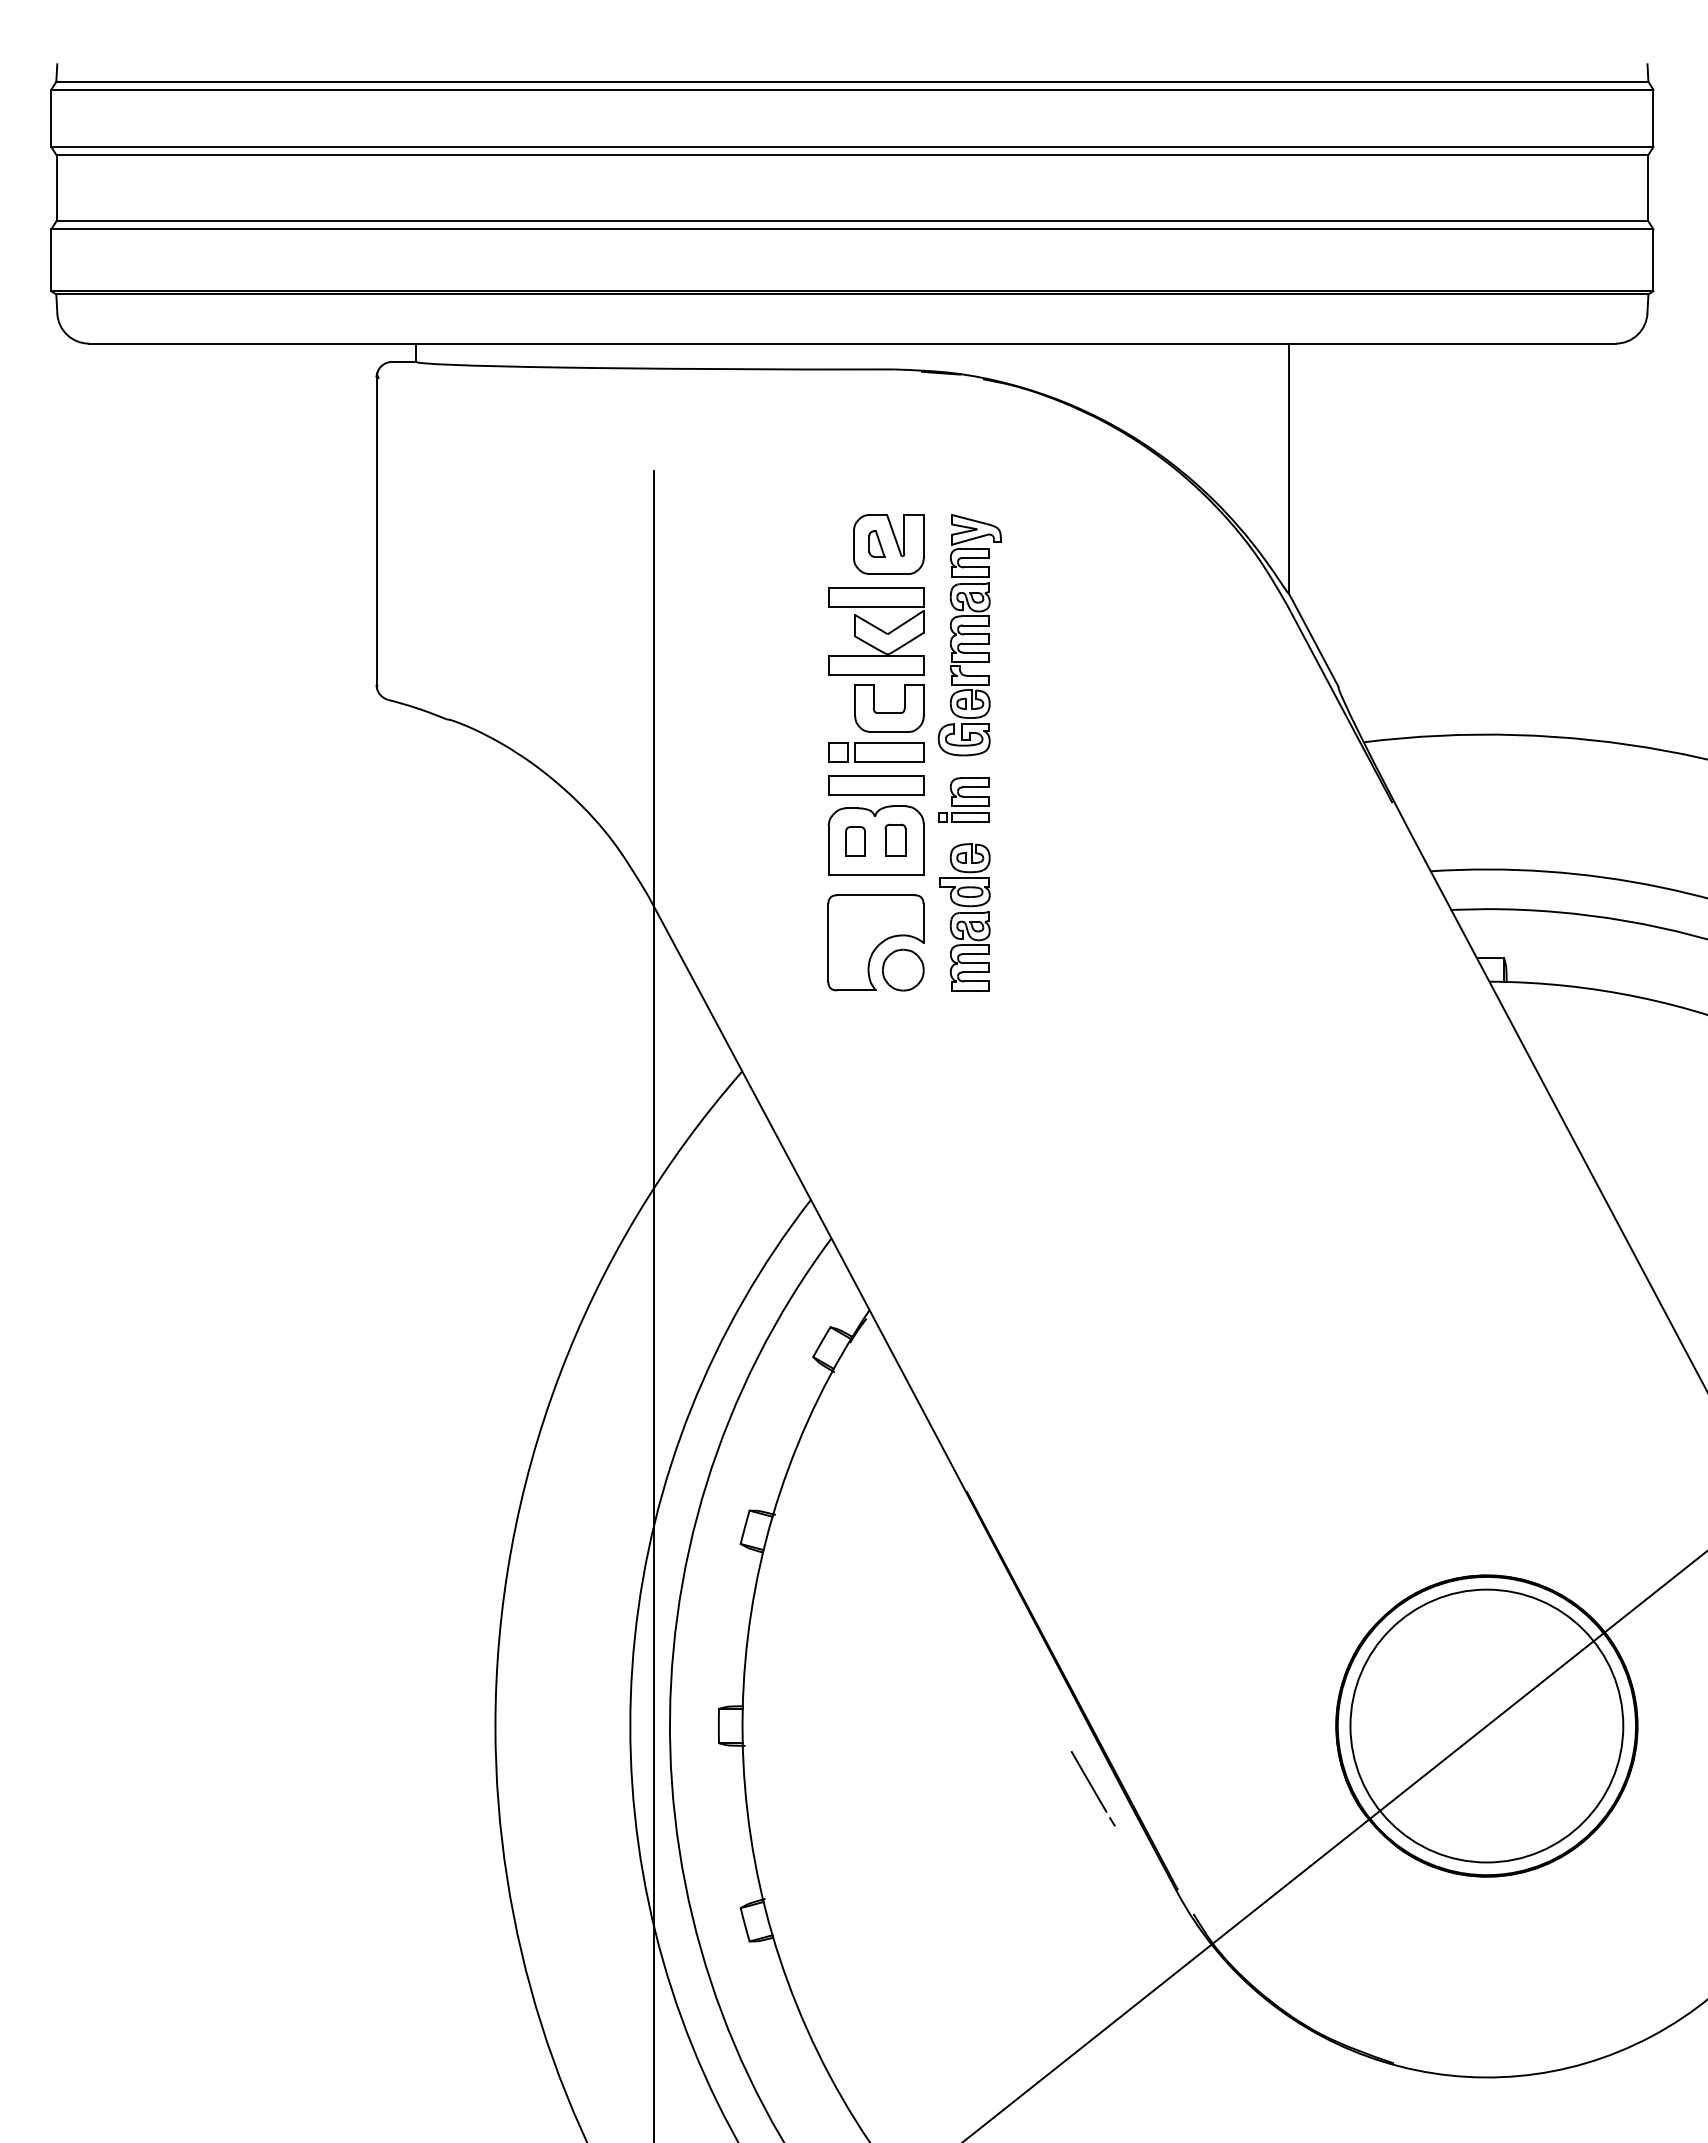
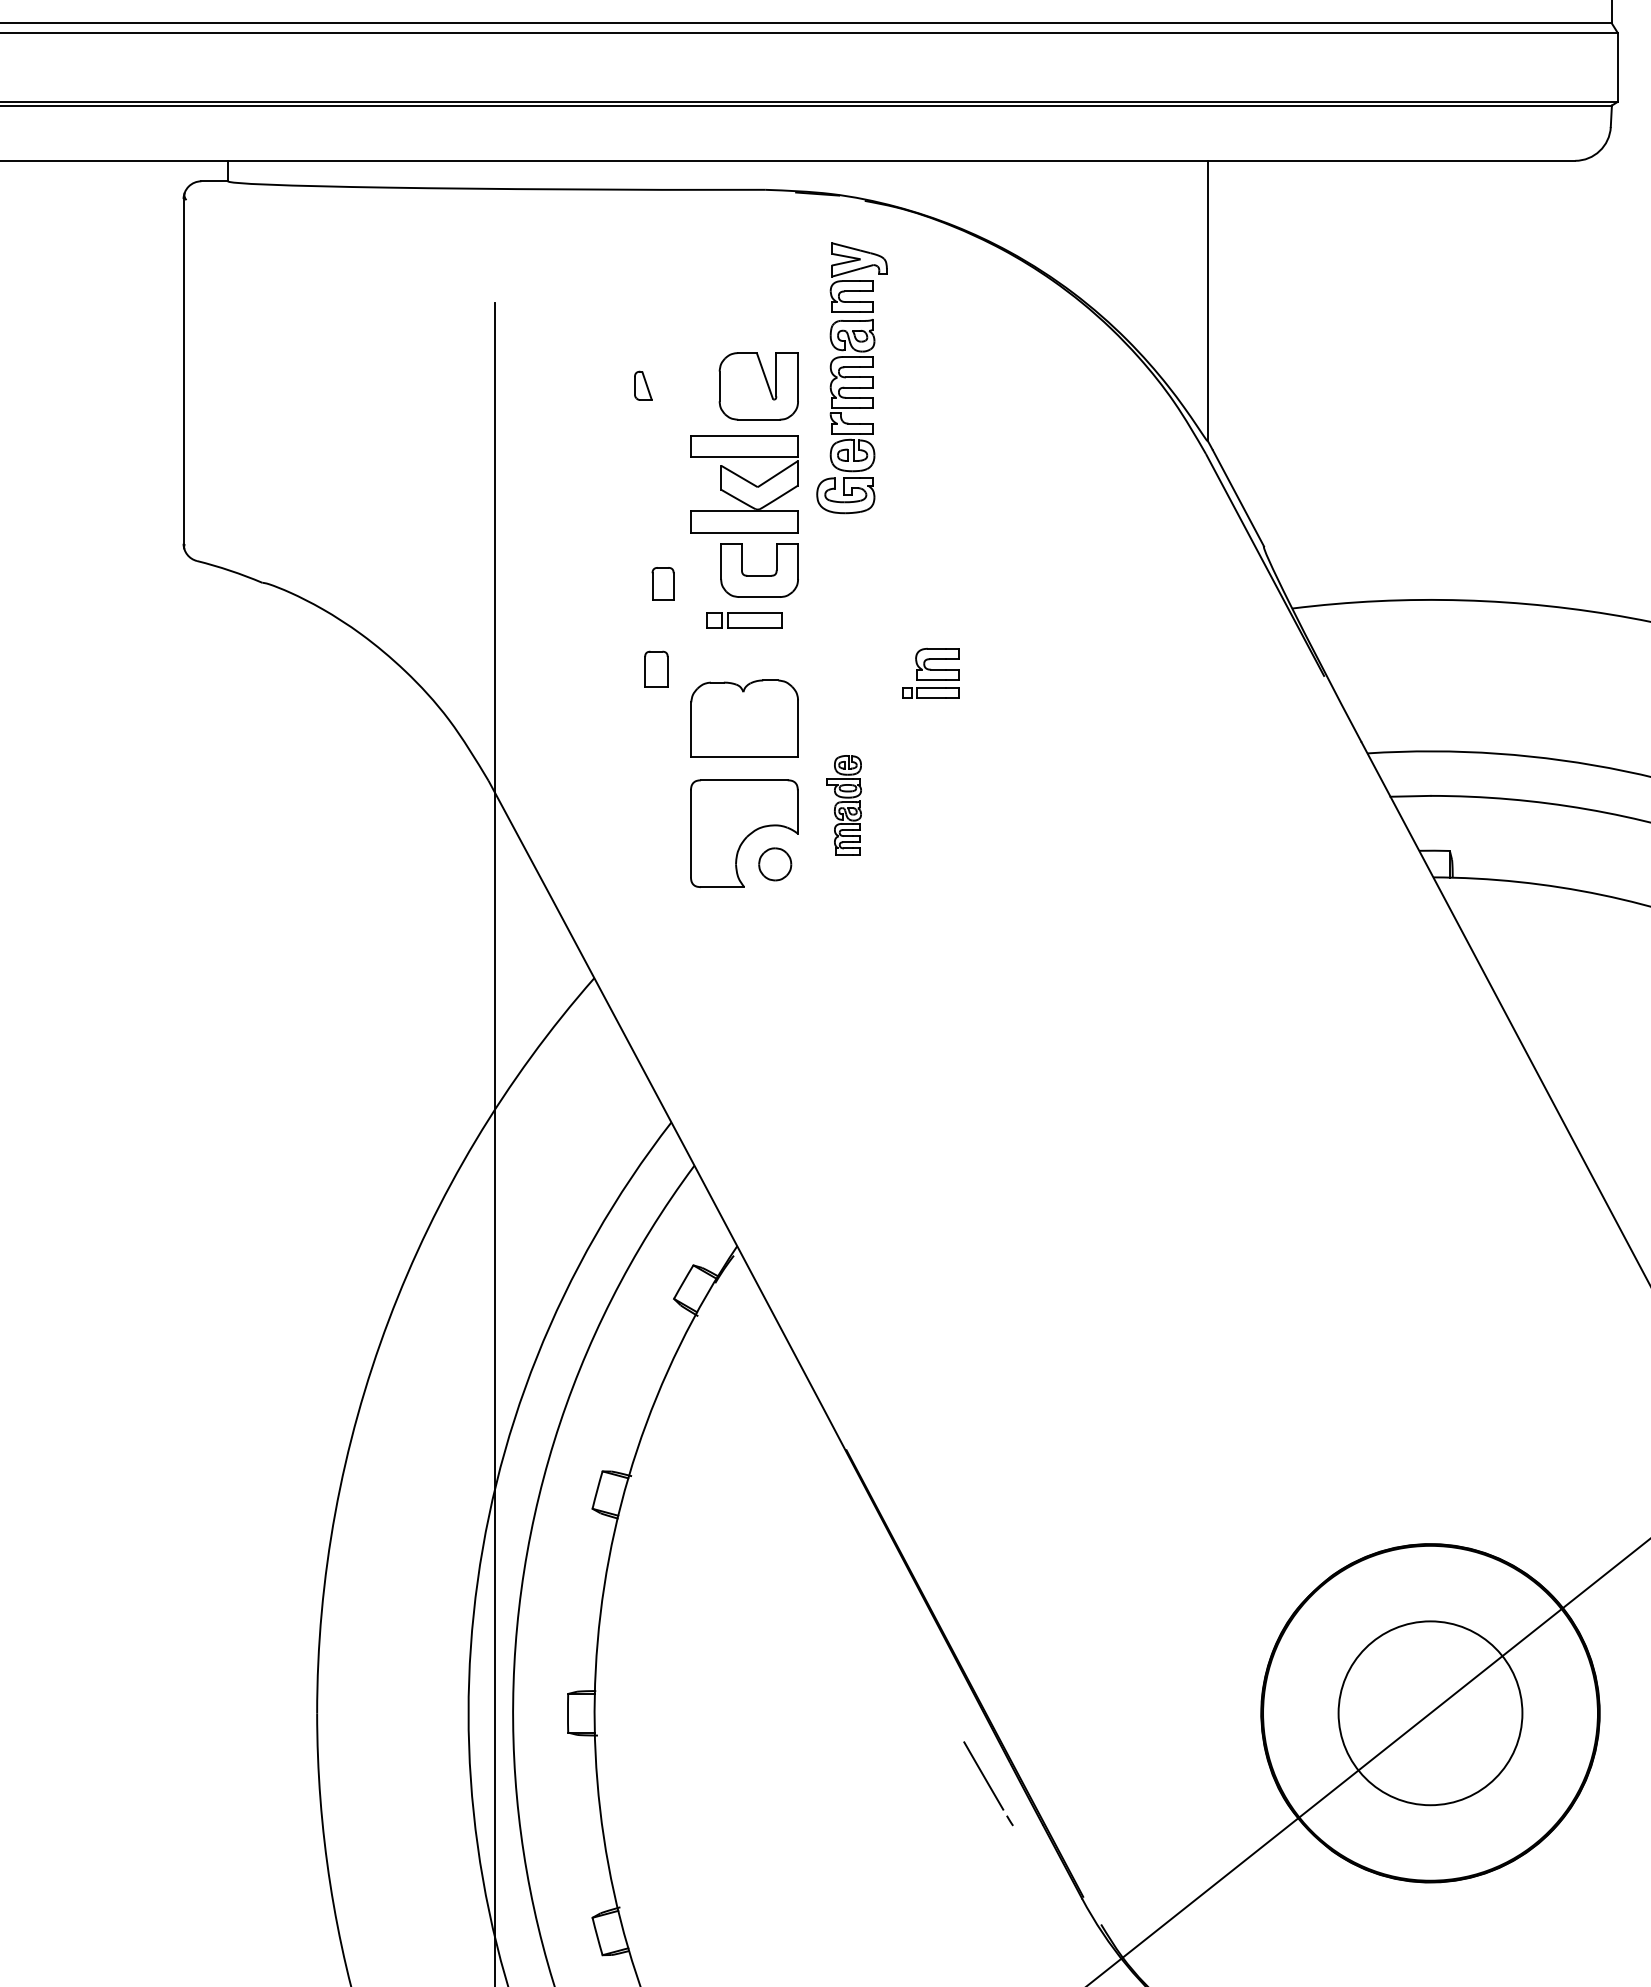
part: (876, 543) -> (642, 385), moved
part: (969, 635) -> (851, 378), moved
part: (876, 752) -> (745, 619), size x0.7
part: (876, 785) -> (745, 657), removed
part: (963, 799) -> (930, 672), moved
part: (895, 839) -> (656, 668), moved
part: (855, 841) -> (663, 584), moved
part: (964, 917) -> (843, 805), size x0.6
part: (903, 969) -> (775, 863), size x0.7
circle: (1486, 1725) -> (1430, 1712), size x0.6

